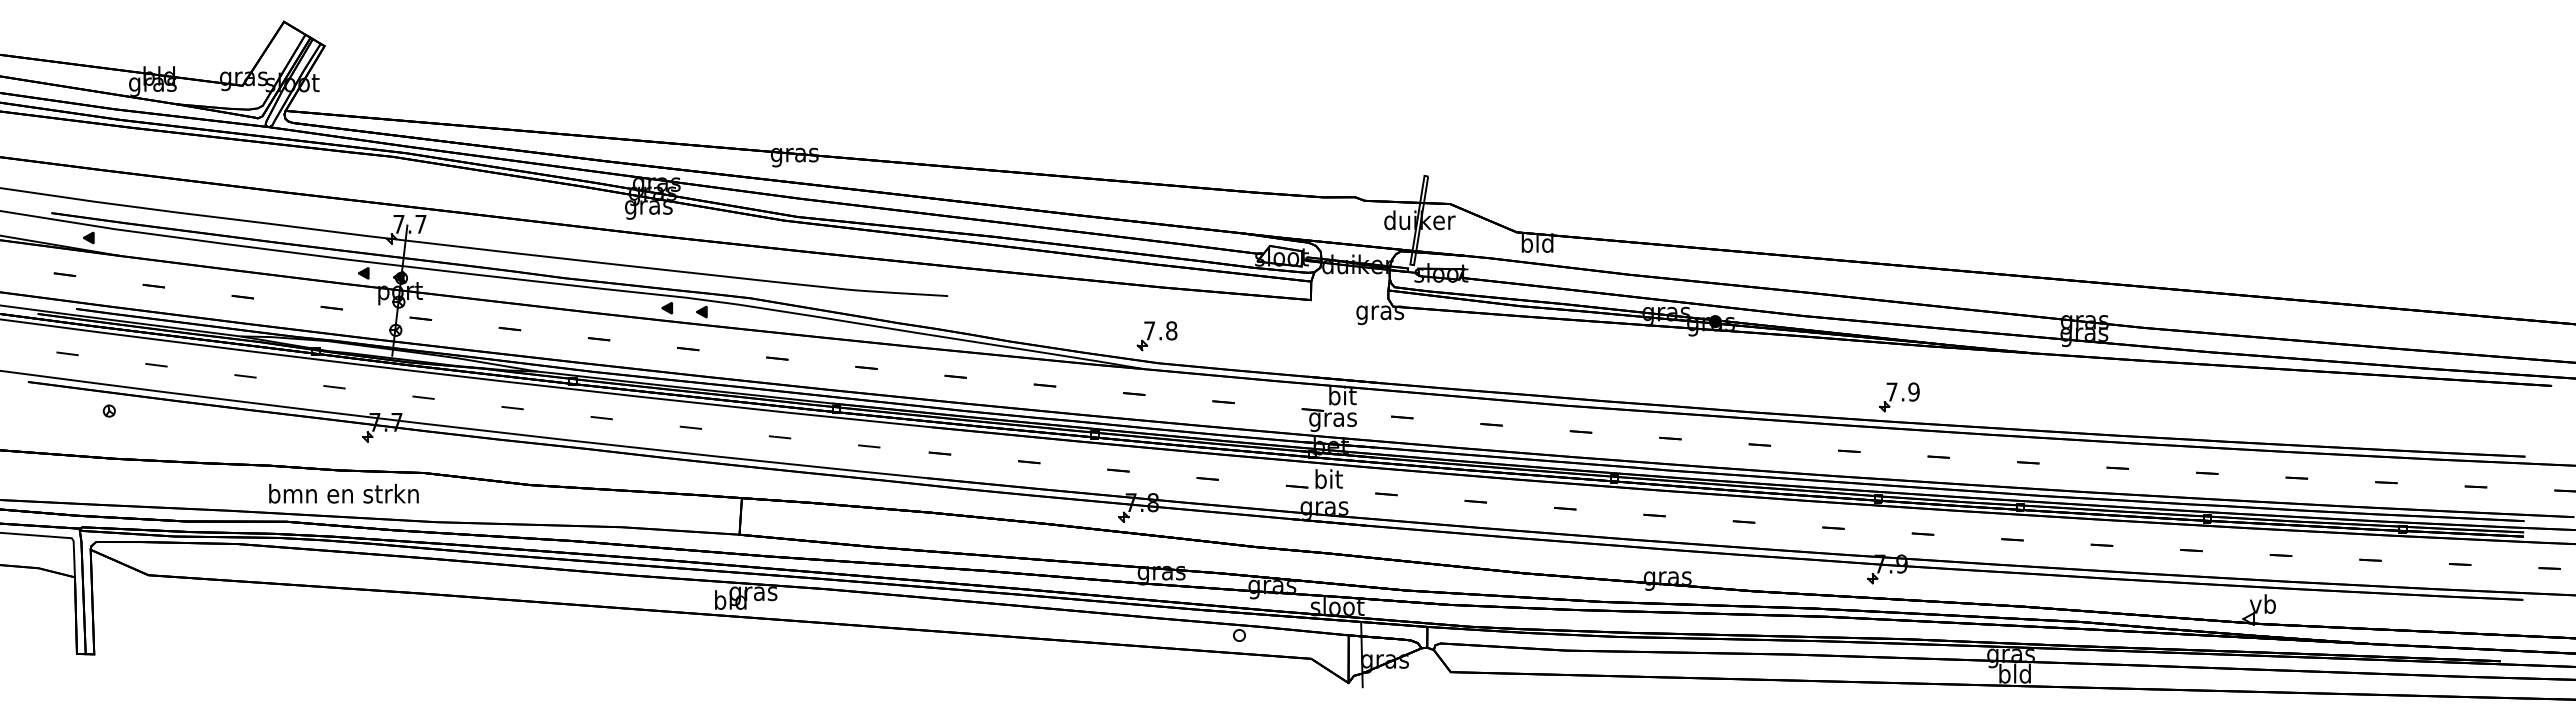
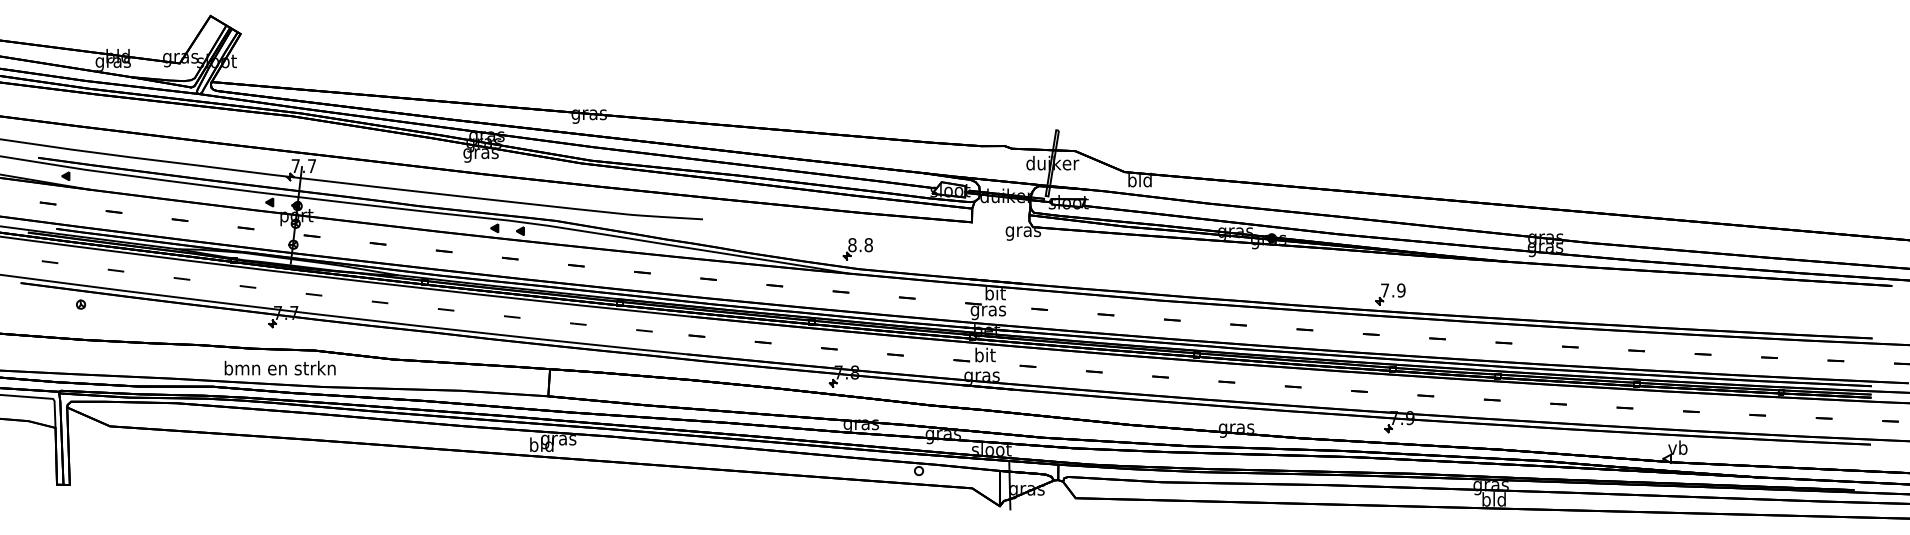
text: (1149, 330) -> (852, 244), 7.8 -> 8.8
part: (1899, 397) -> (1390, 294), moved
text: (343, 493) -> (279, 367), moved

